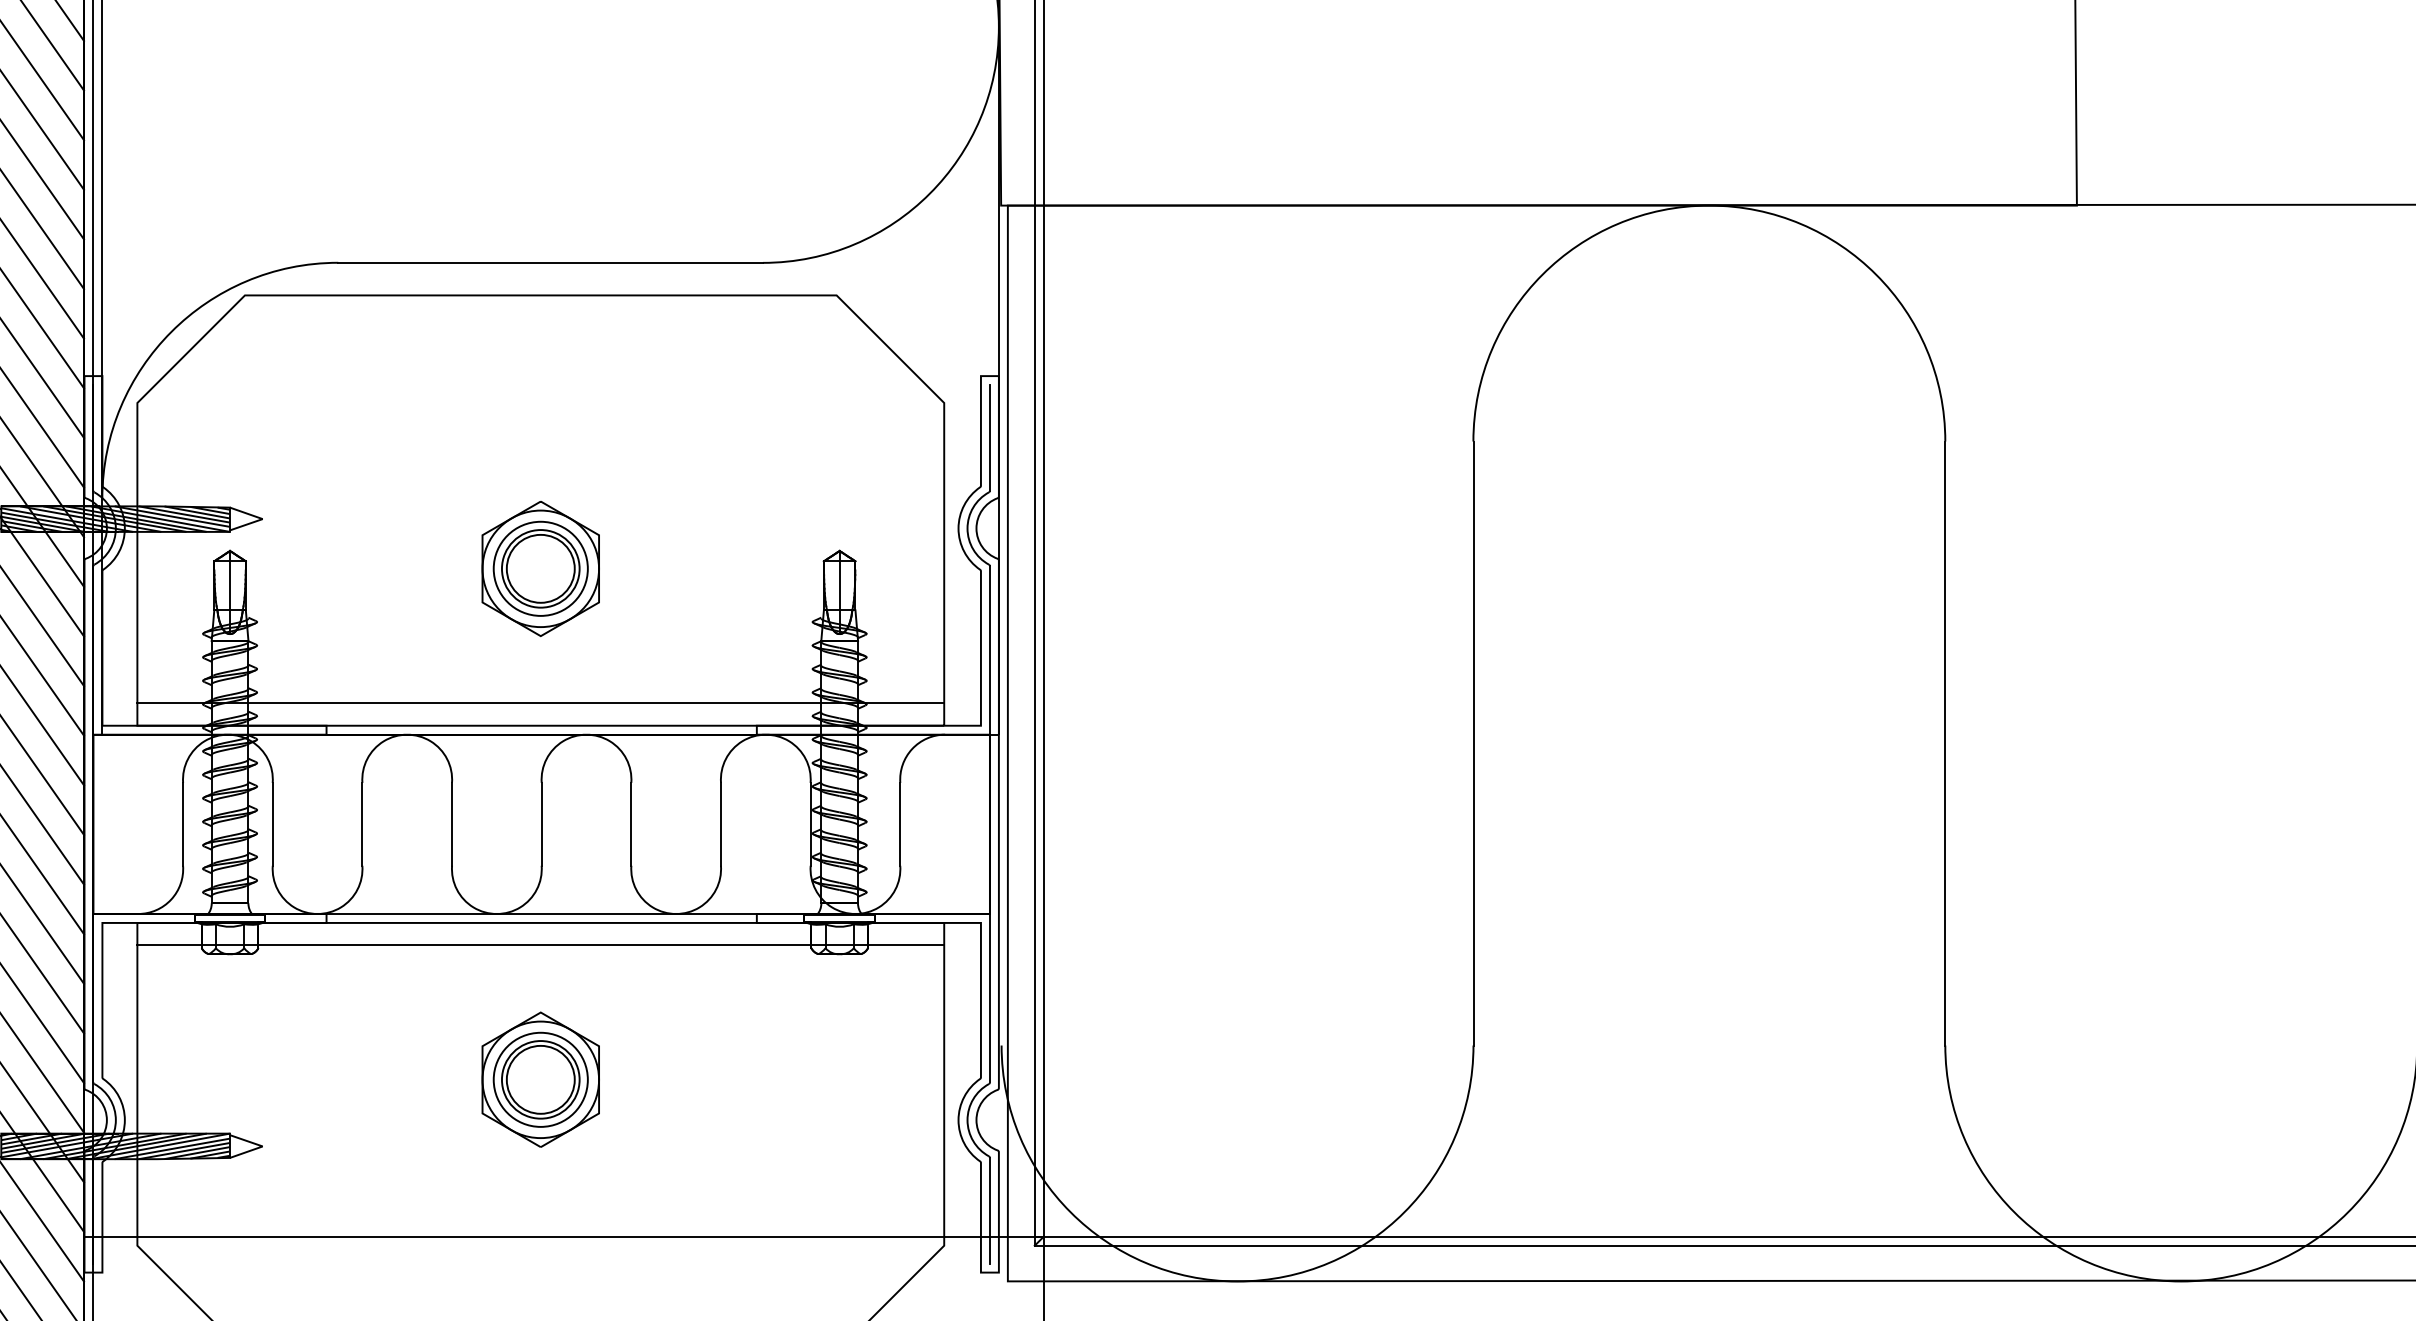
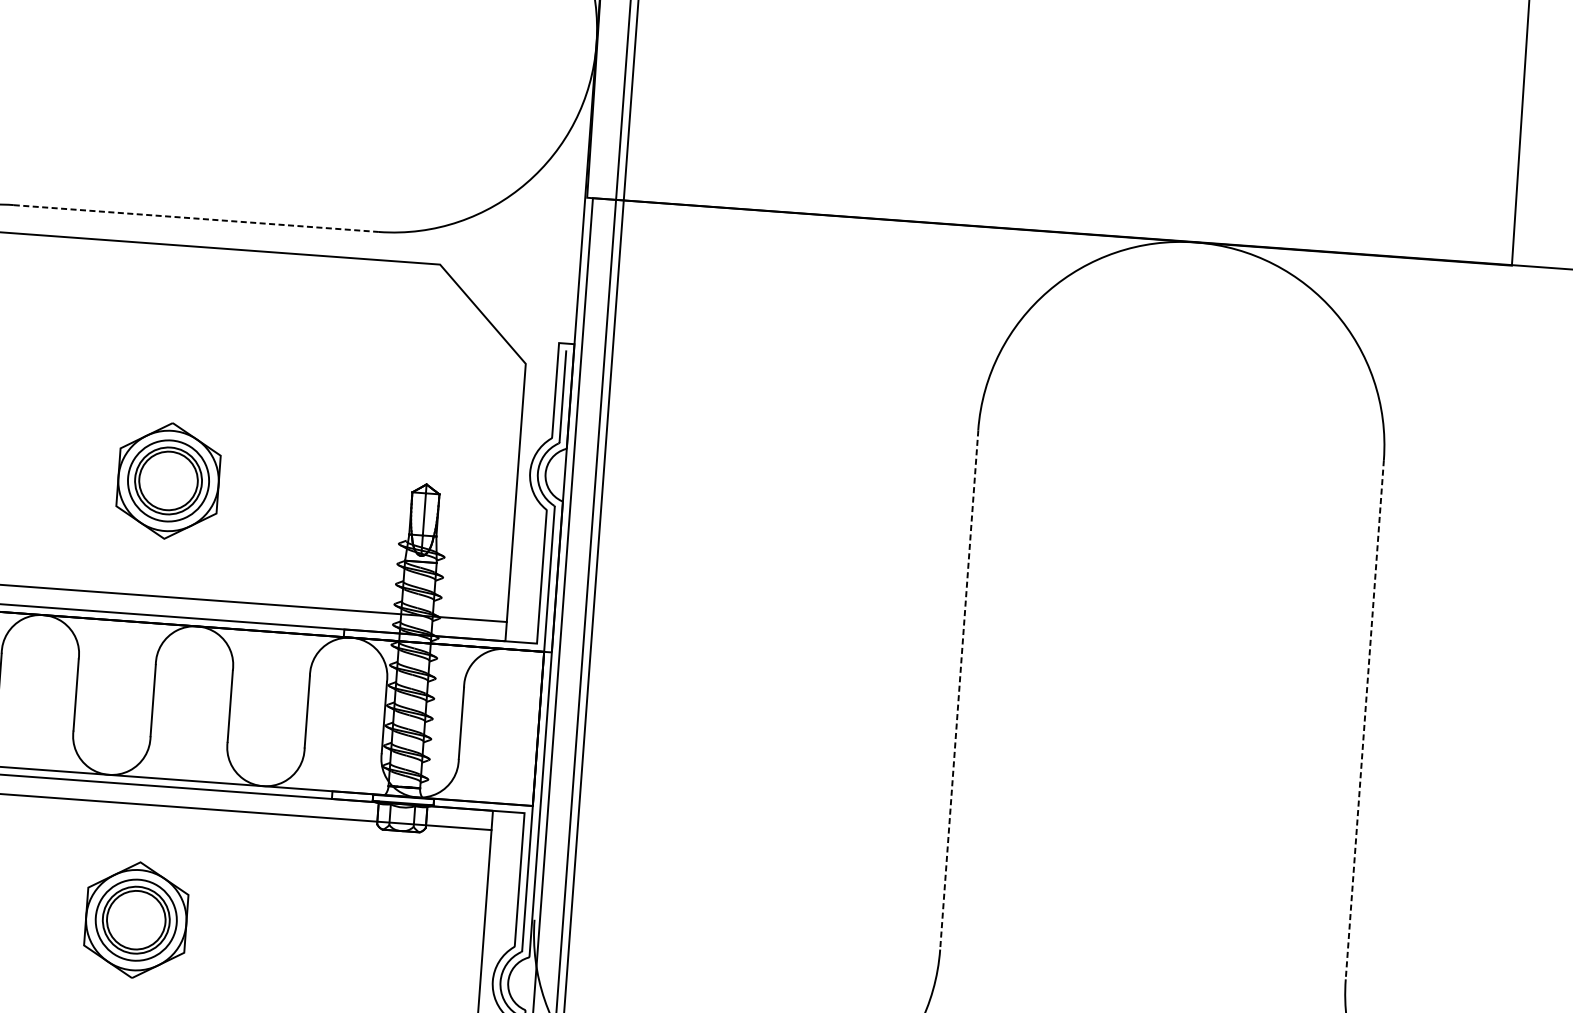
line: (551, 262) -> (197, 218), solid -> dashed
line: (1473, 743) -> (959, 689), solid -> dashed
line: (1945, 743) -> (1364, 719), solid -> dashed

